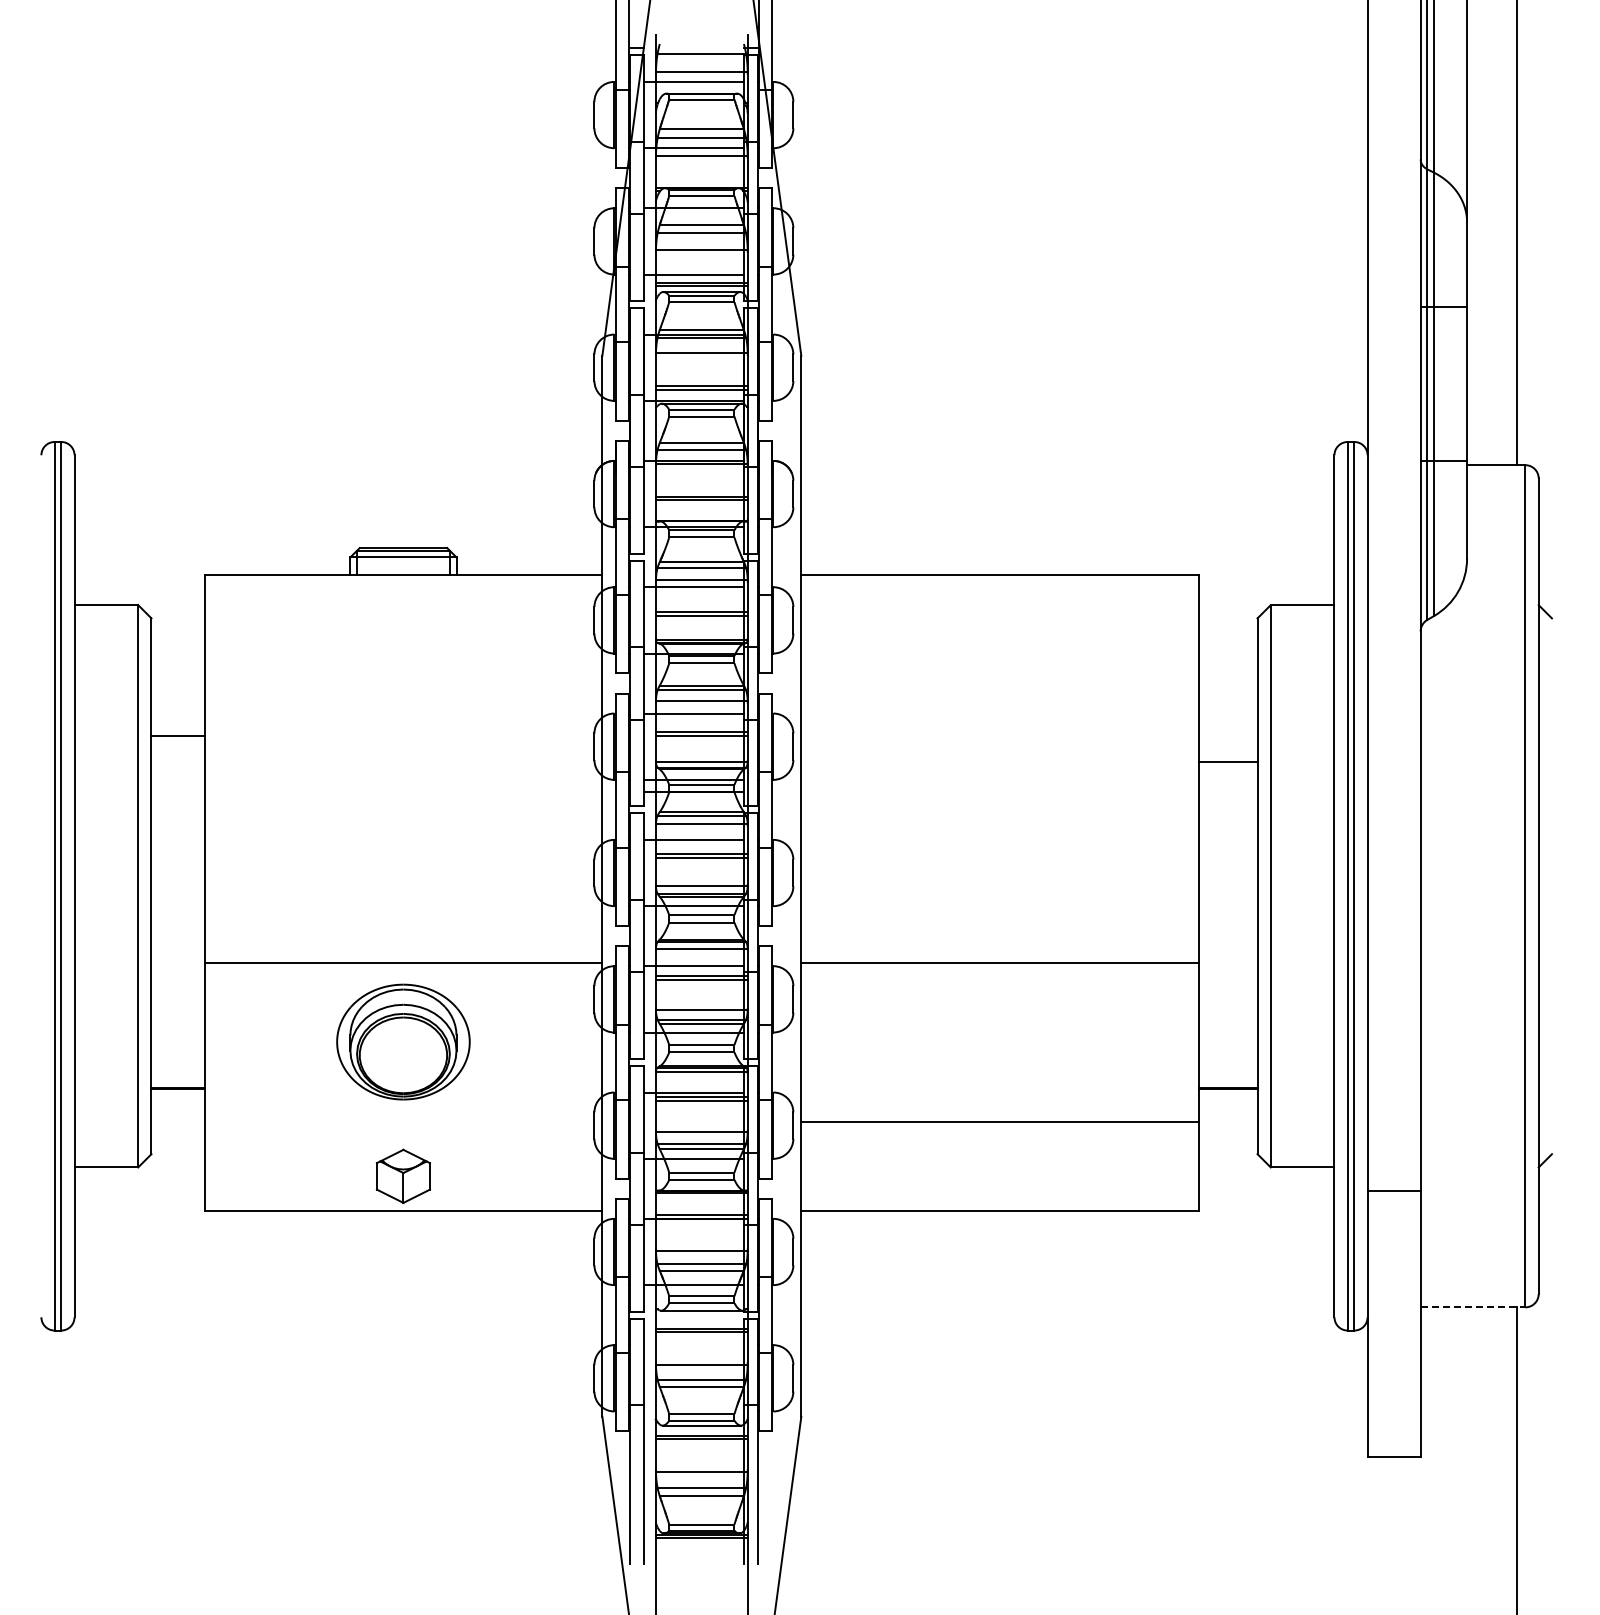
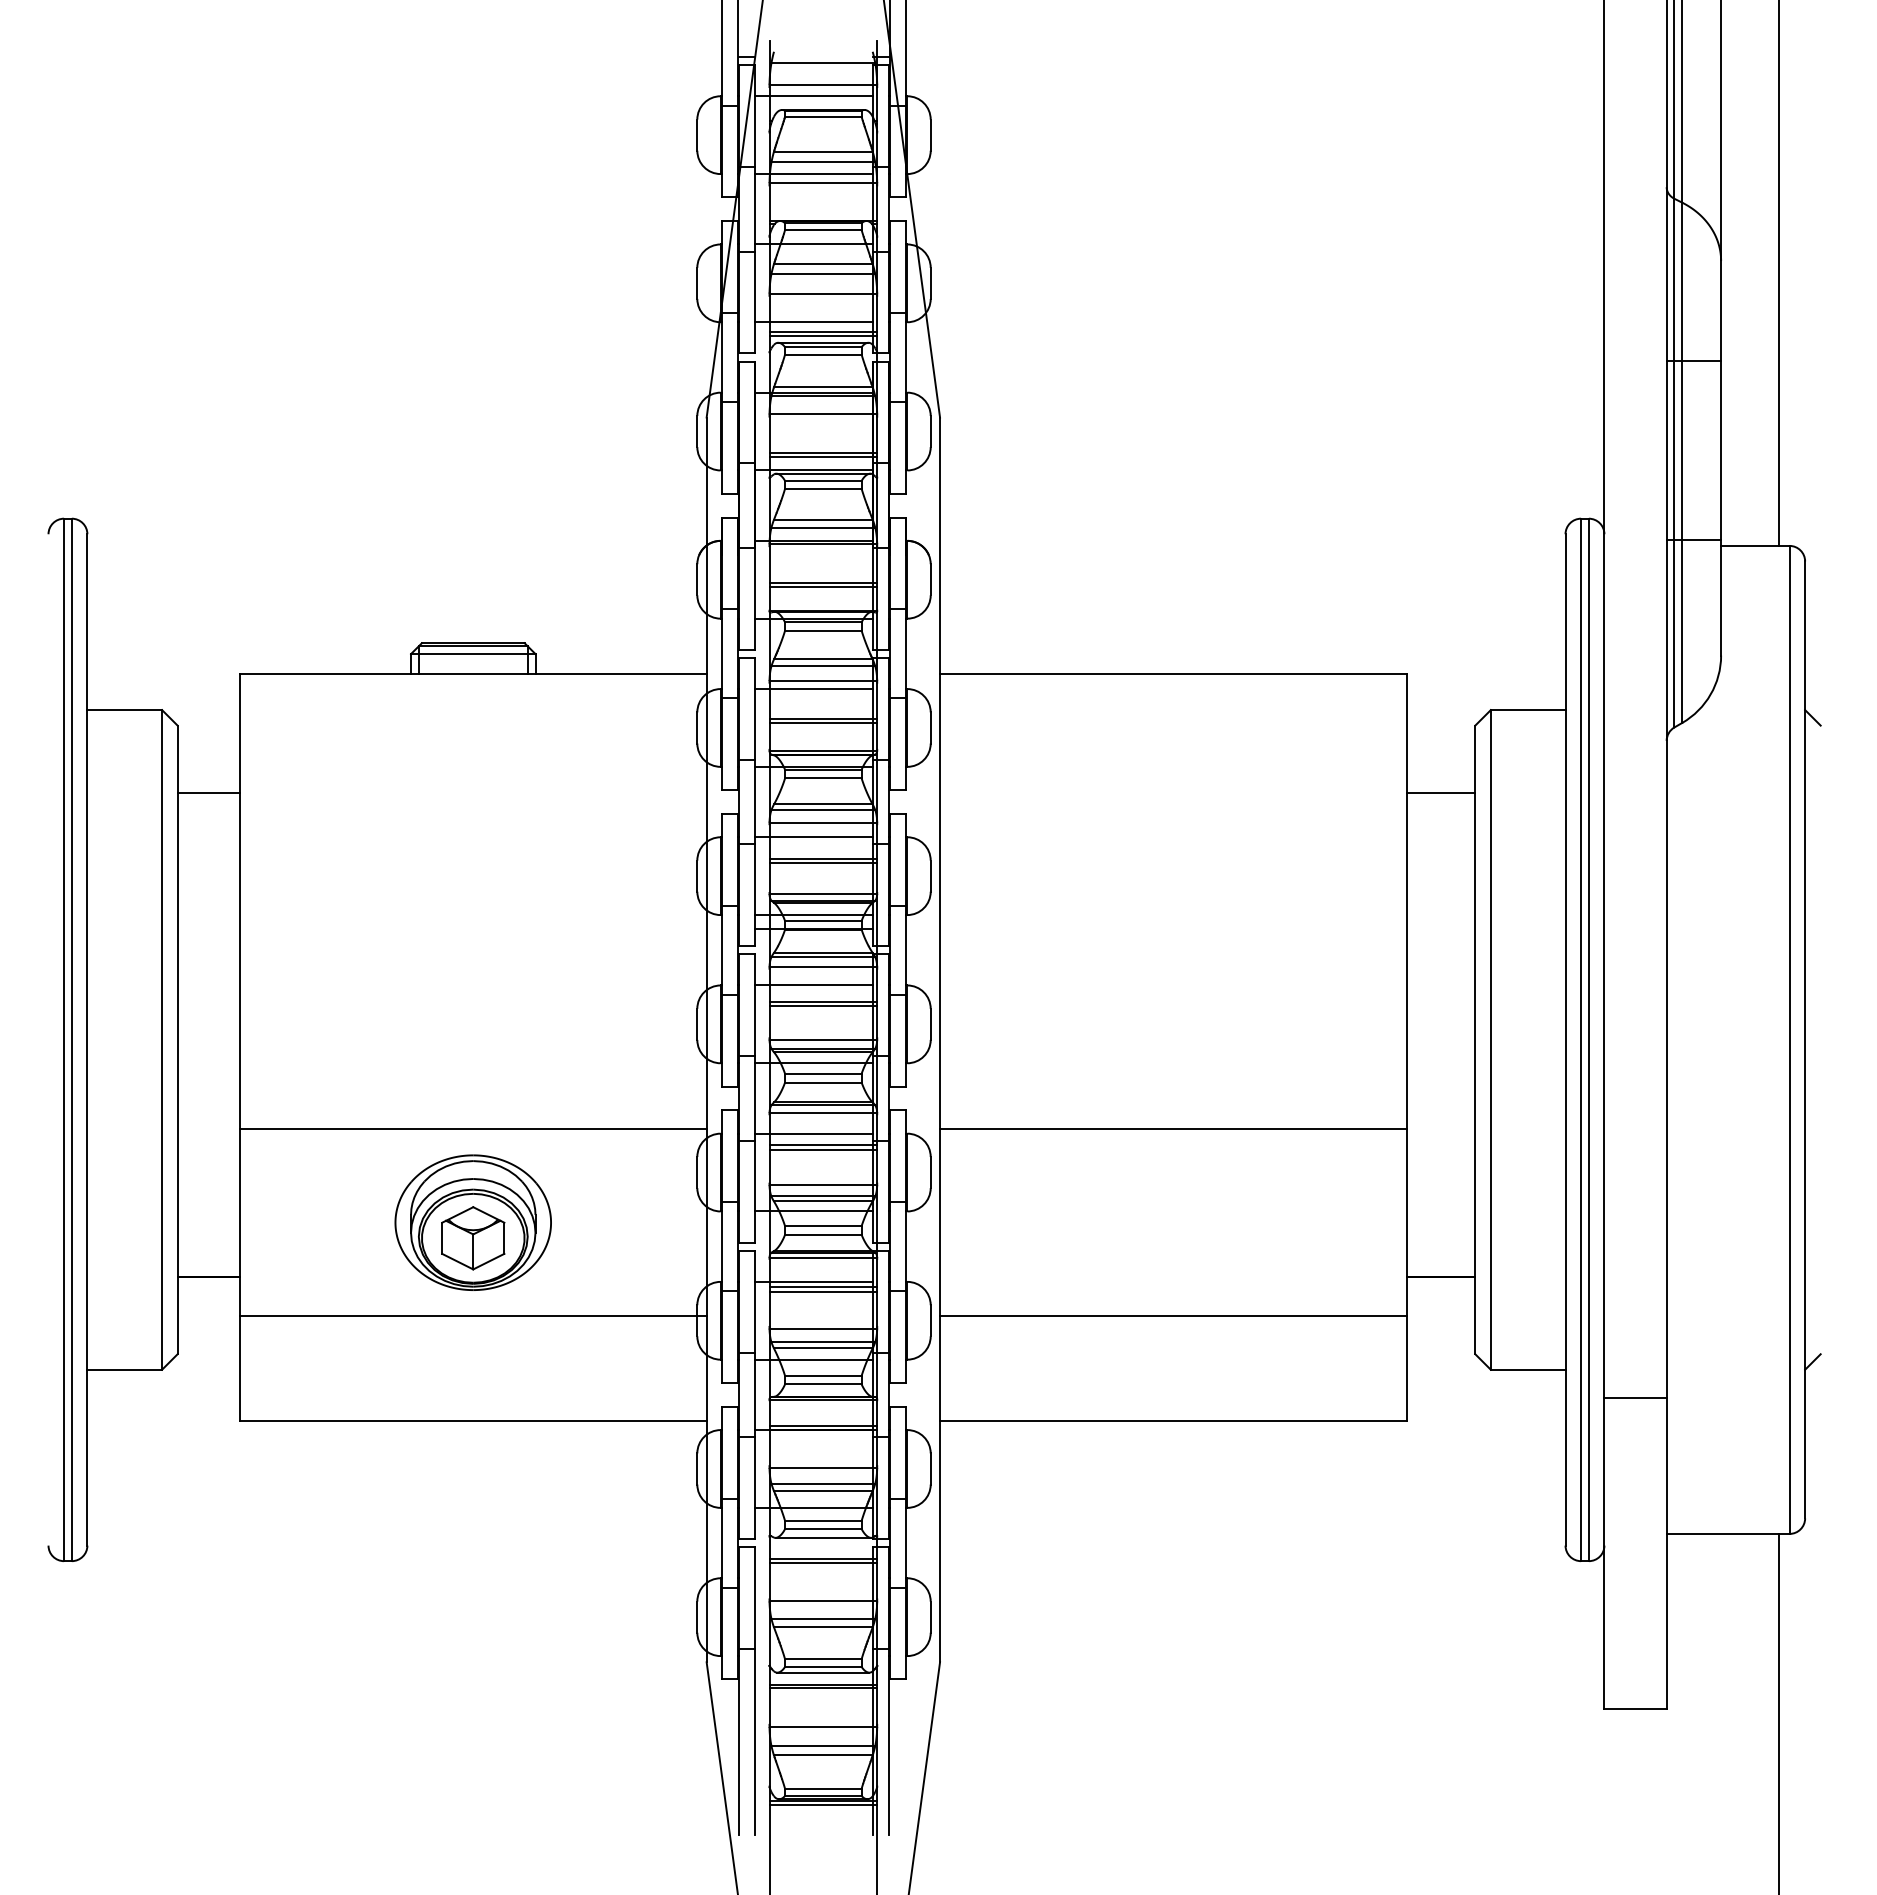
line: (177, 735) -> (208, 792), moved
line: (1228, 761) -> (1441, 792), moved
line: (403, 1121) -> (473, 1315), added
part: (403, 1175) -> (473, 1237), moved
line: (1473, 1307) -> (1728, 1534), dashed -> solid

